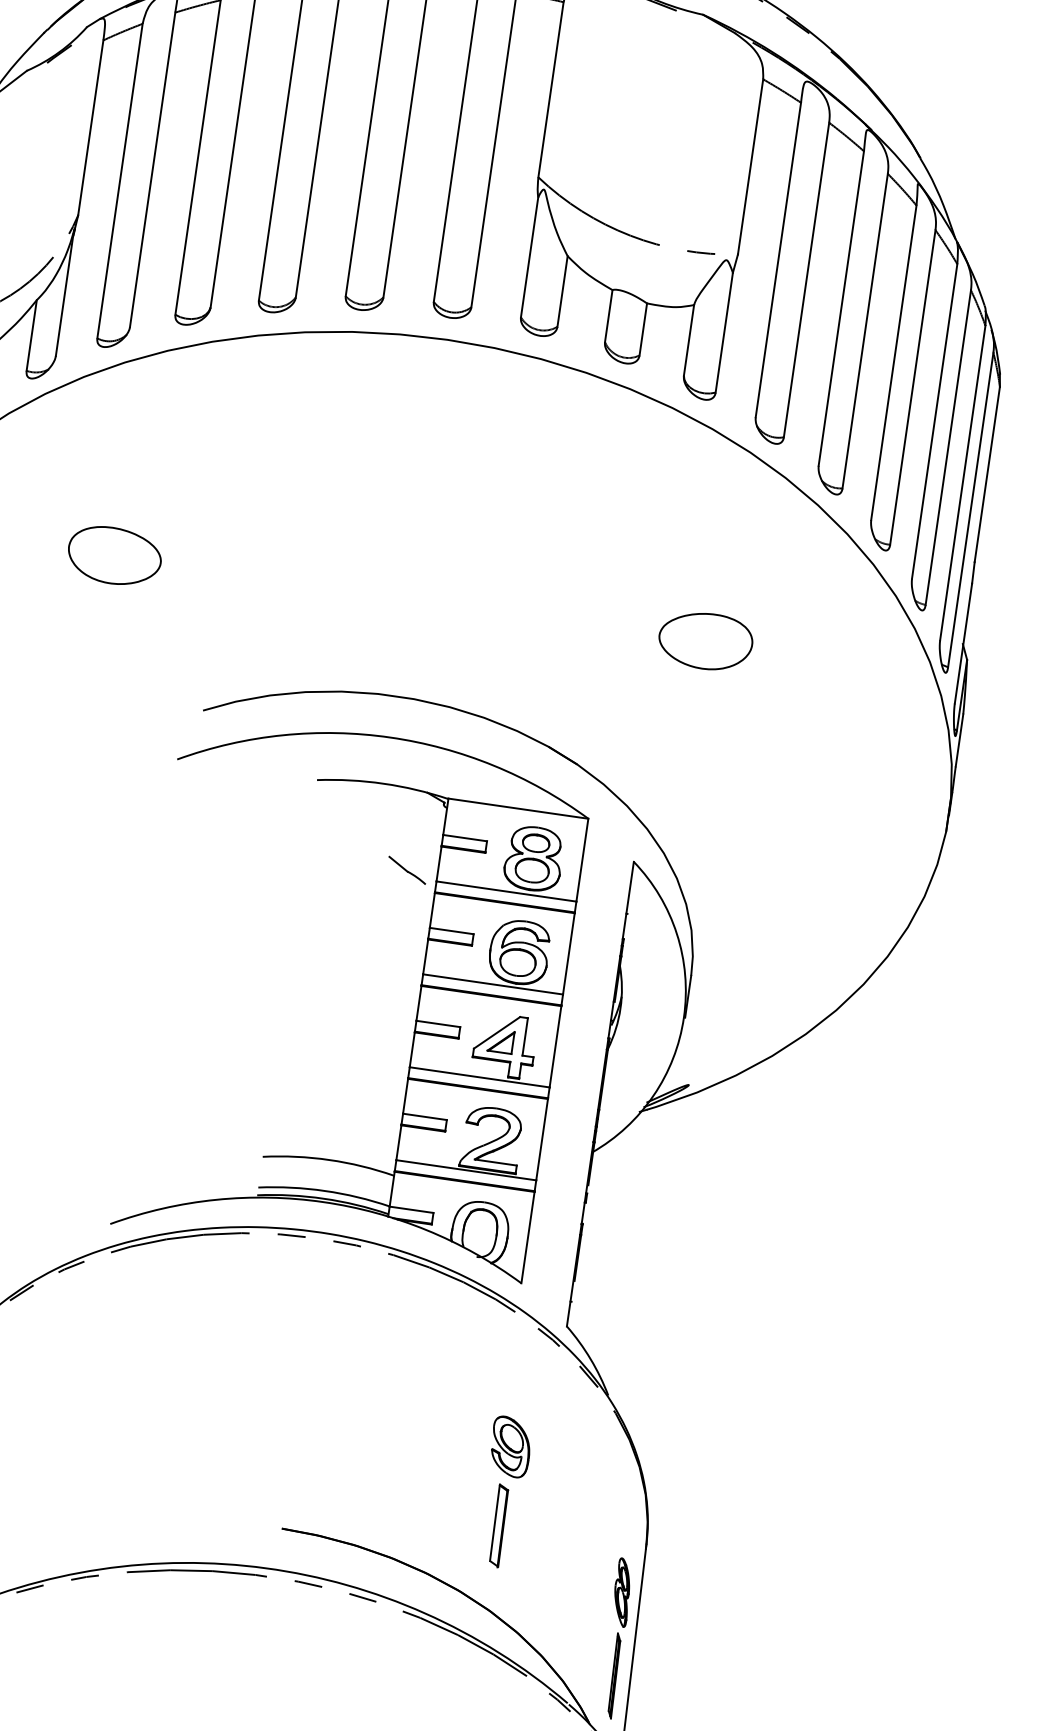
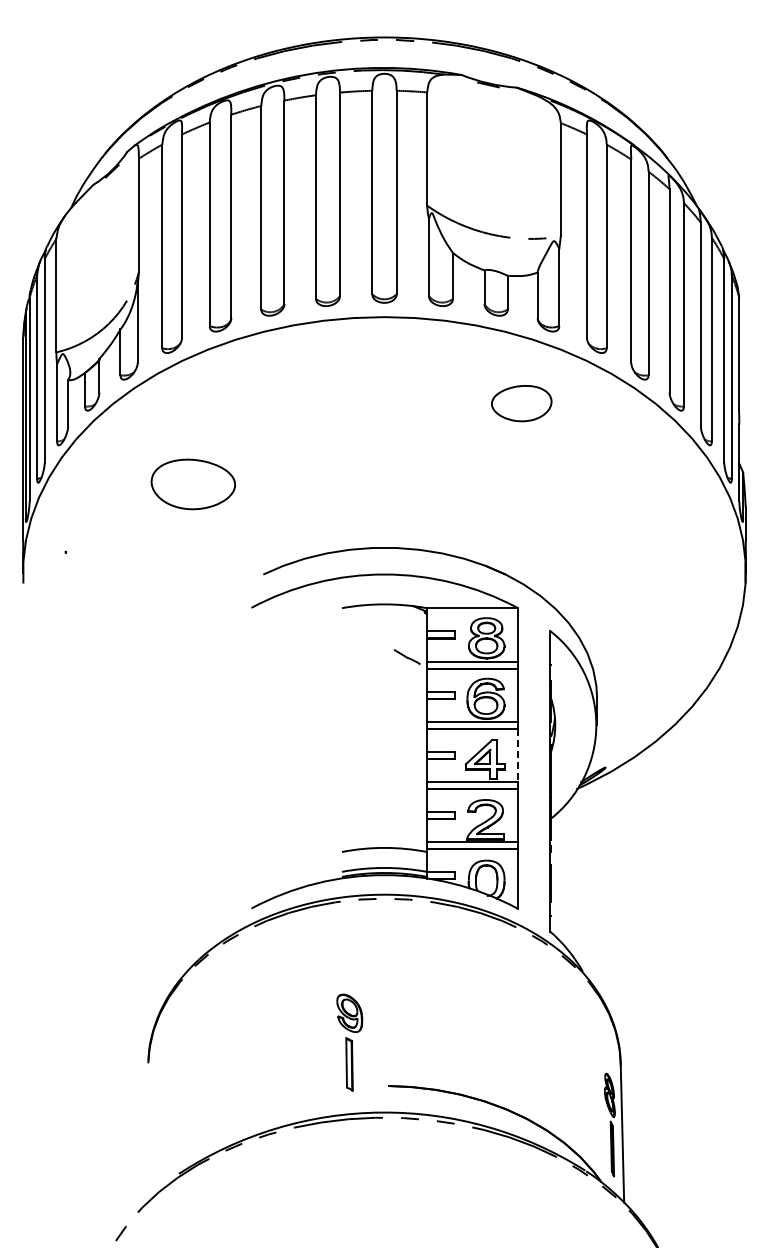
part: (113, 555) -> (192, 484), size x1.4
part: (705, 640) -> (521, 403), moved
line: (555, 1046) -> (517, 755), solid -> dashed
part: (503, 1492) -> (349, 1042), moved

